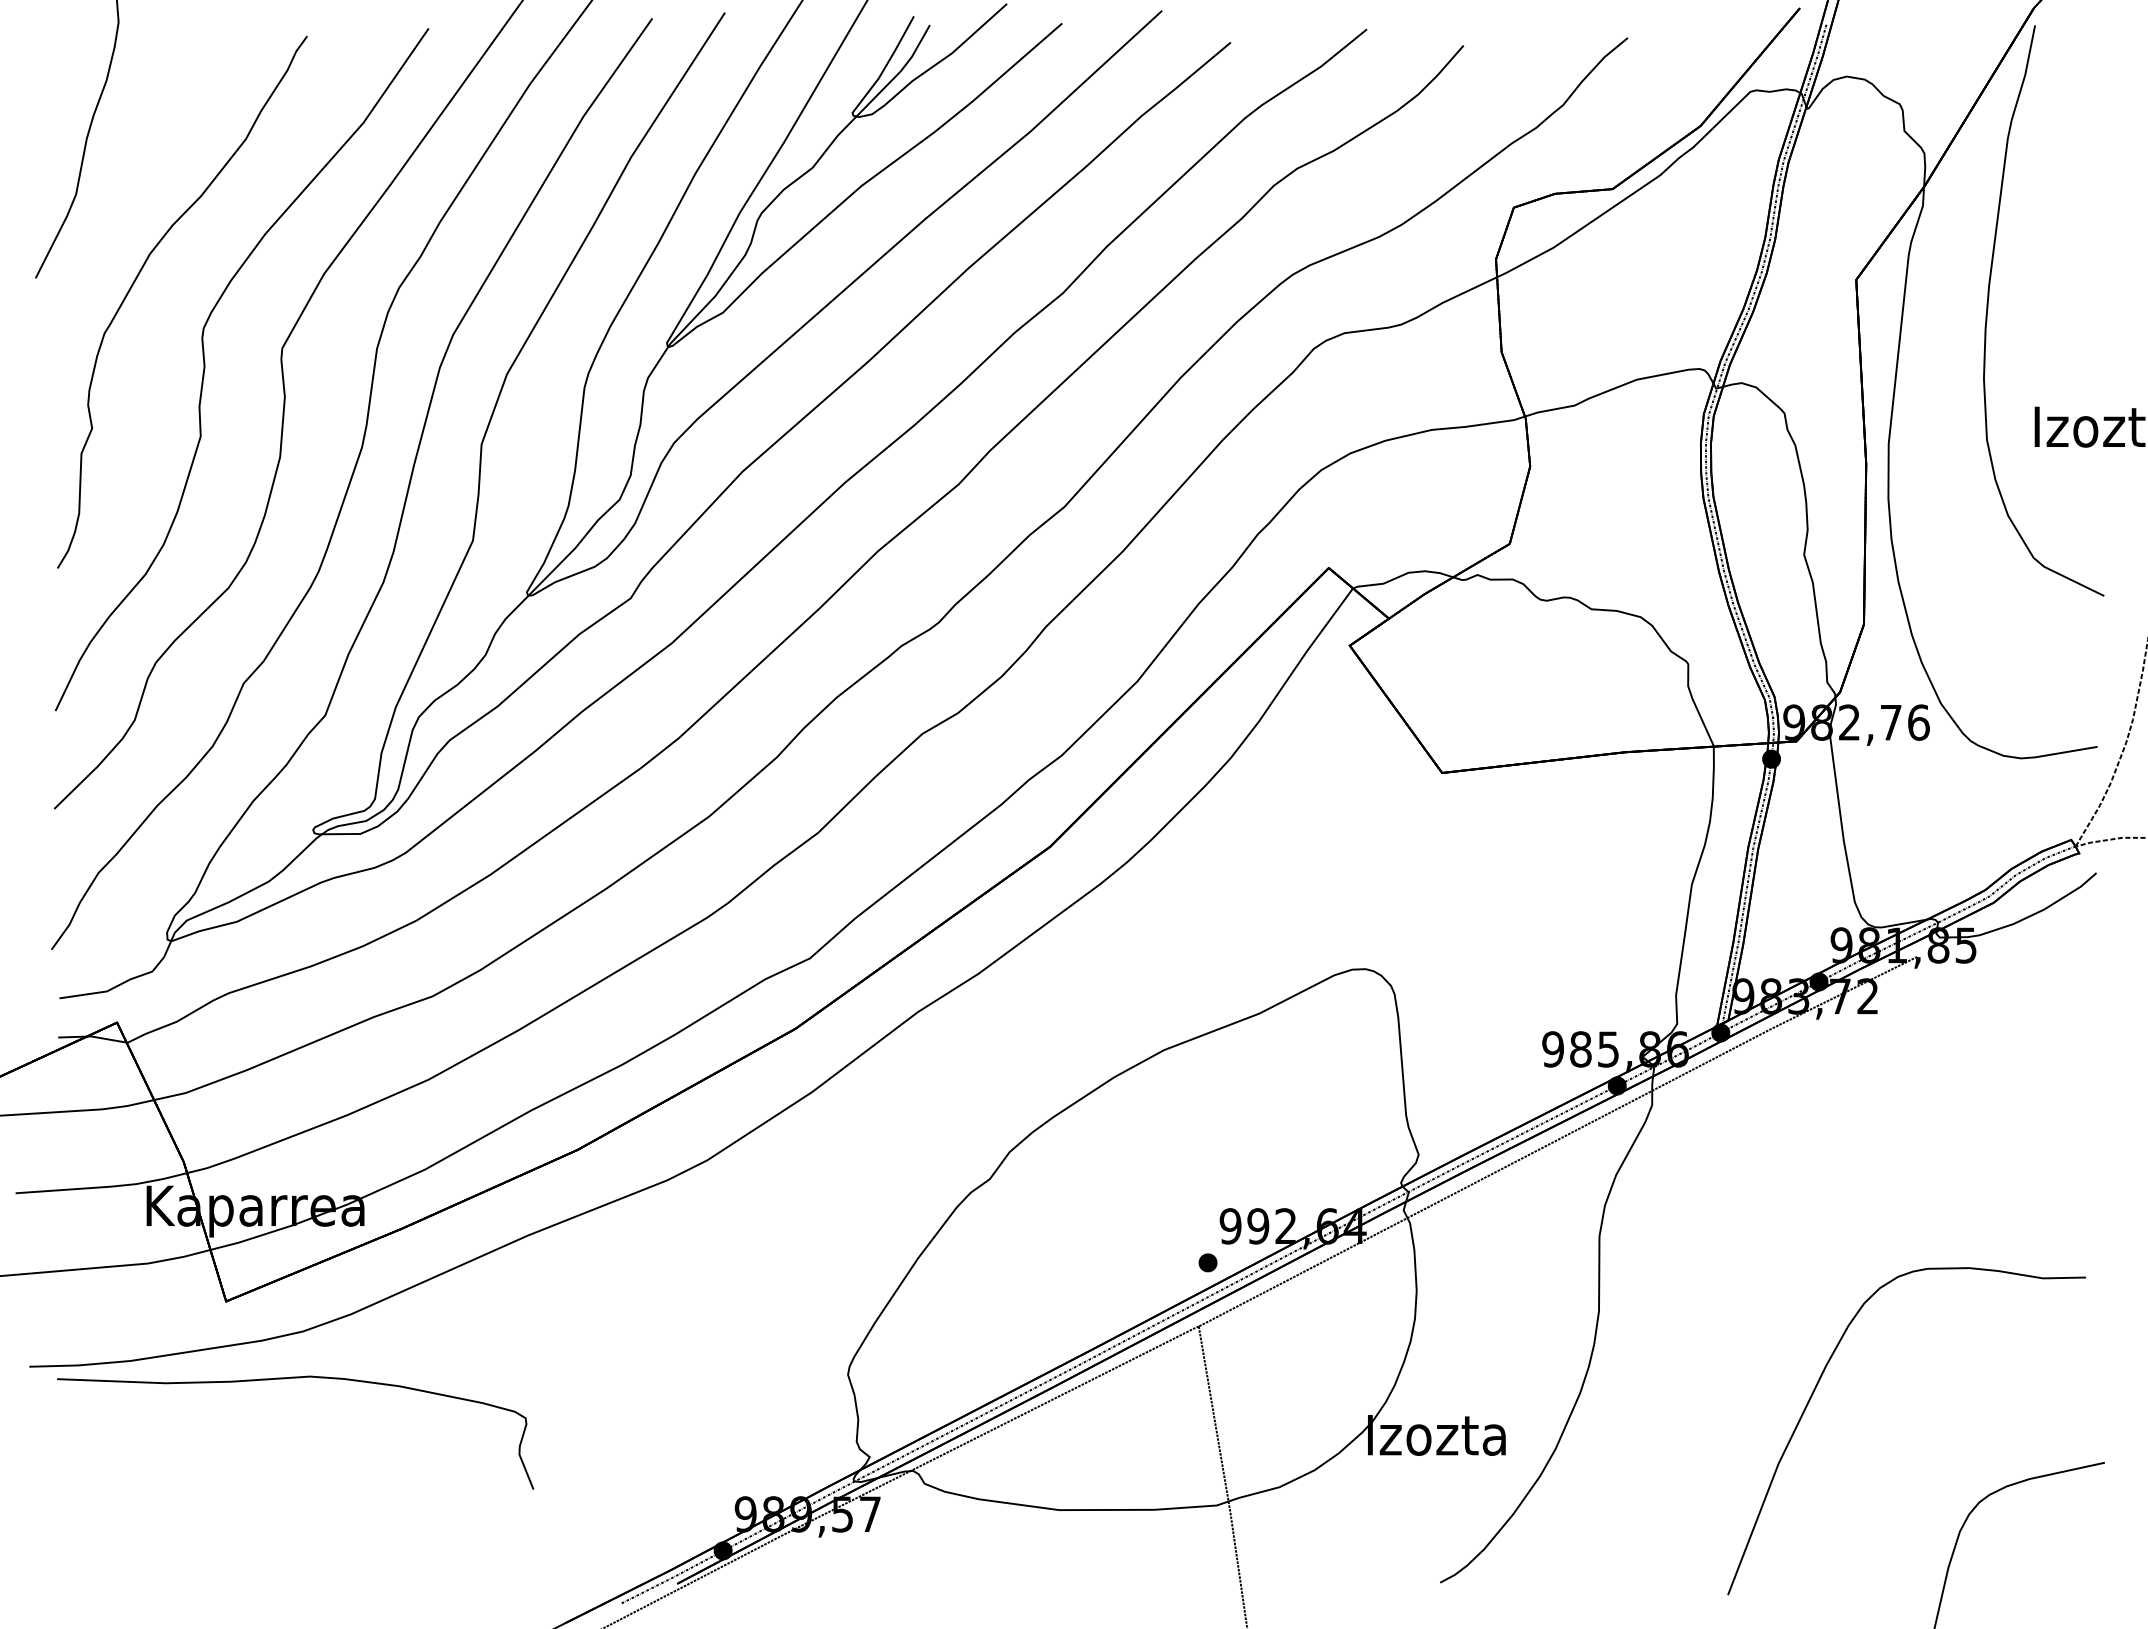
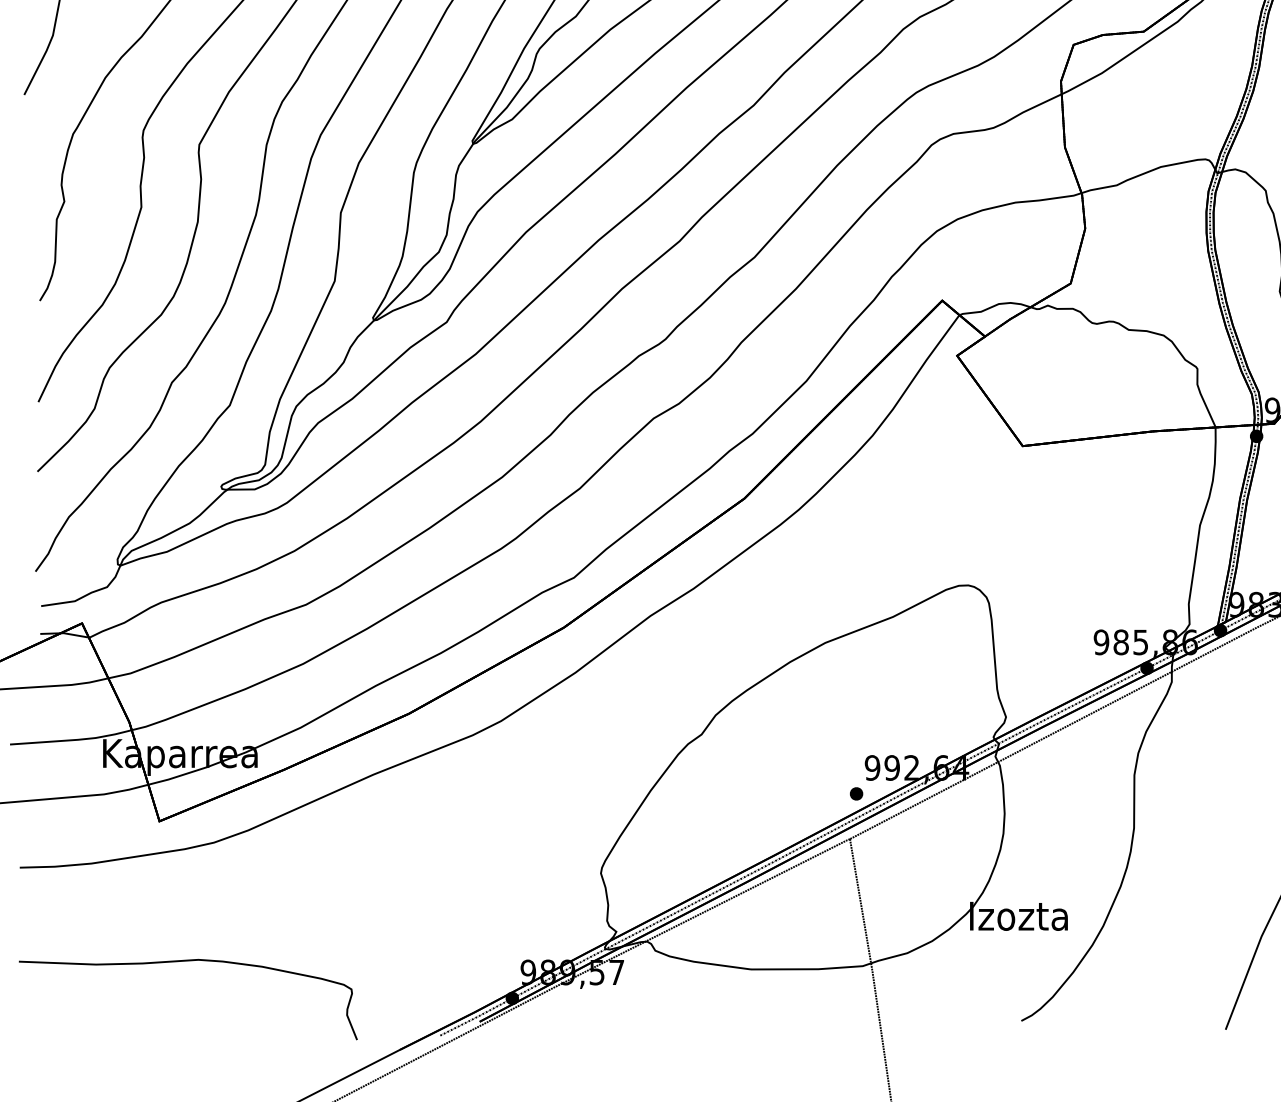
part: (285, 1379) -> (181, 961), moved

